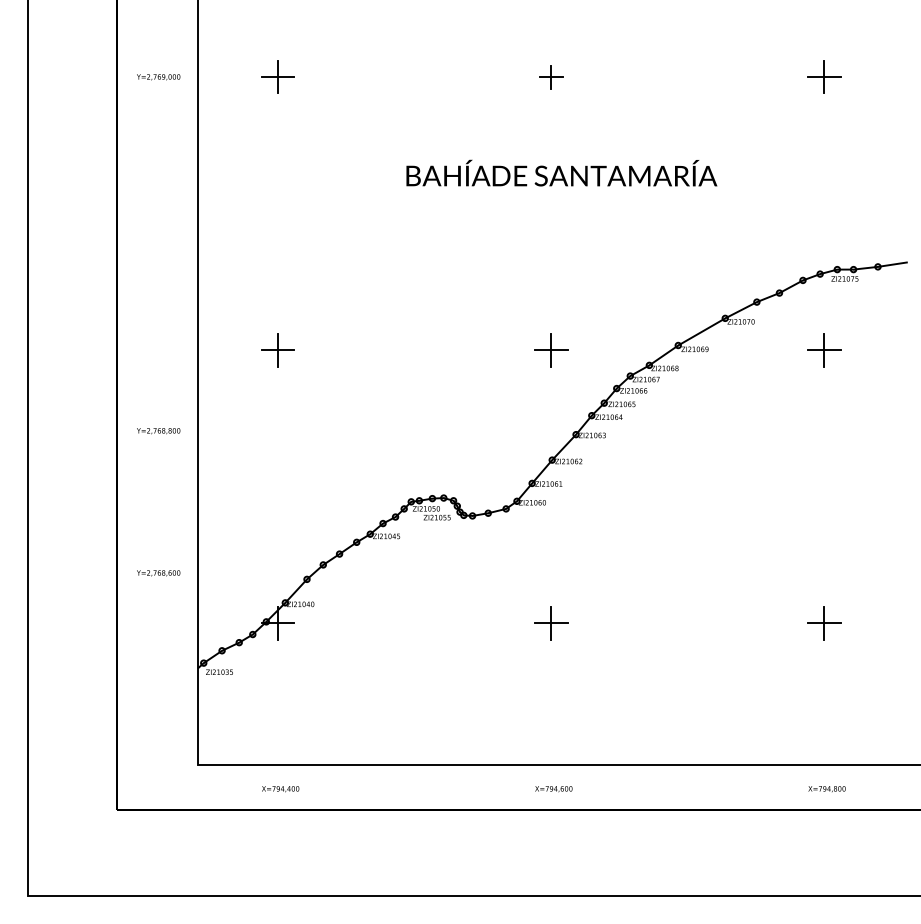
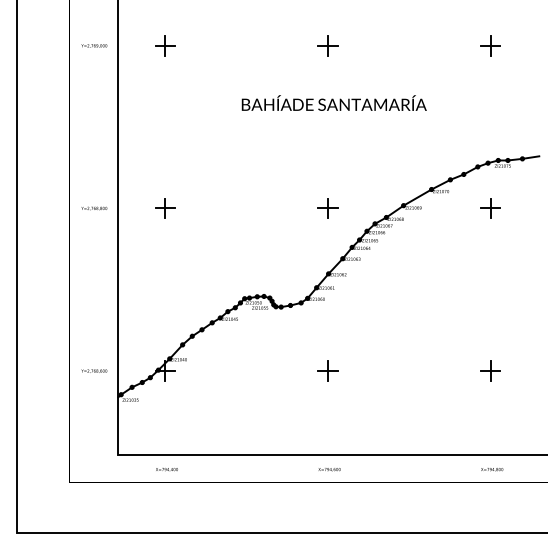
part: (550, 76) -> (327, 45), size x1.43
text: (158, 430) -> (94, 208), moved
text: (158, 572) -> (94, 370), moved

